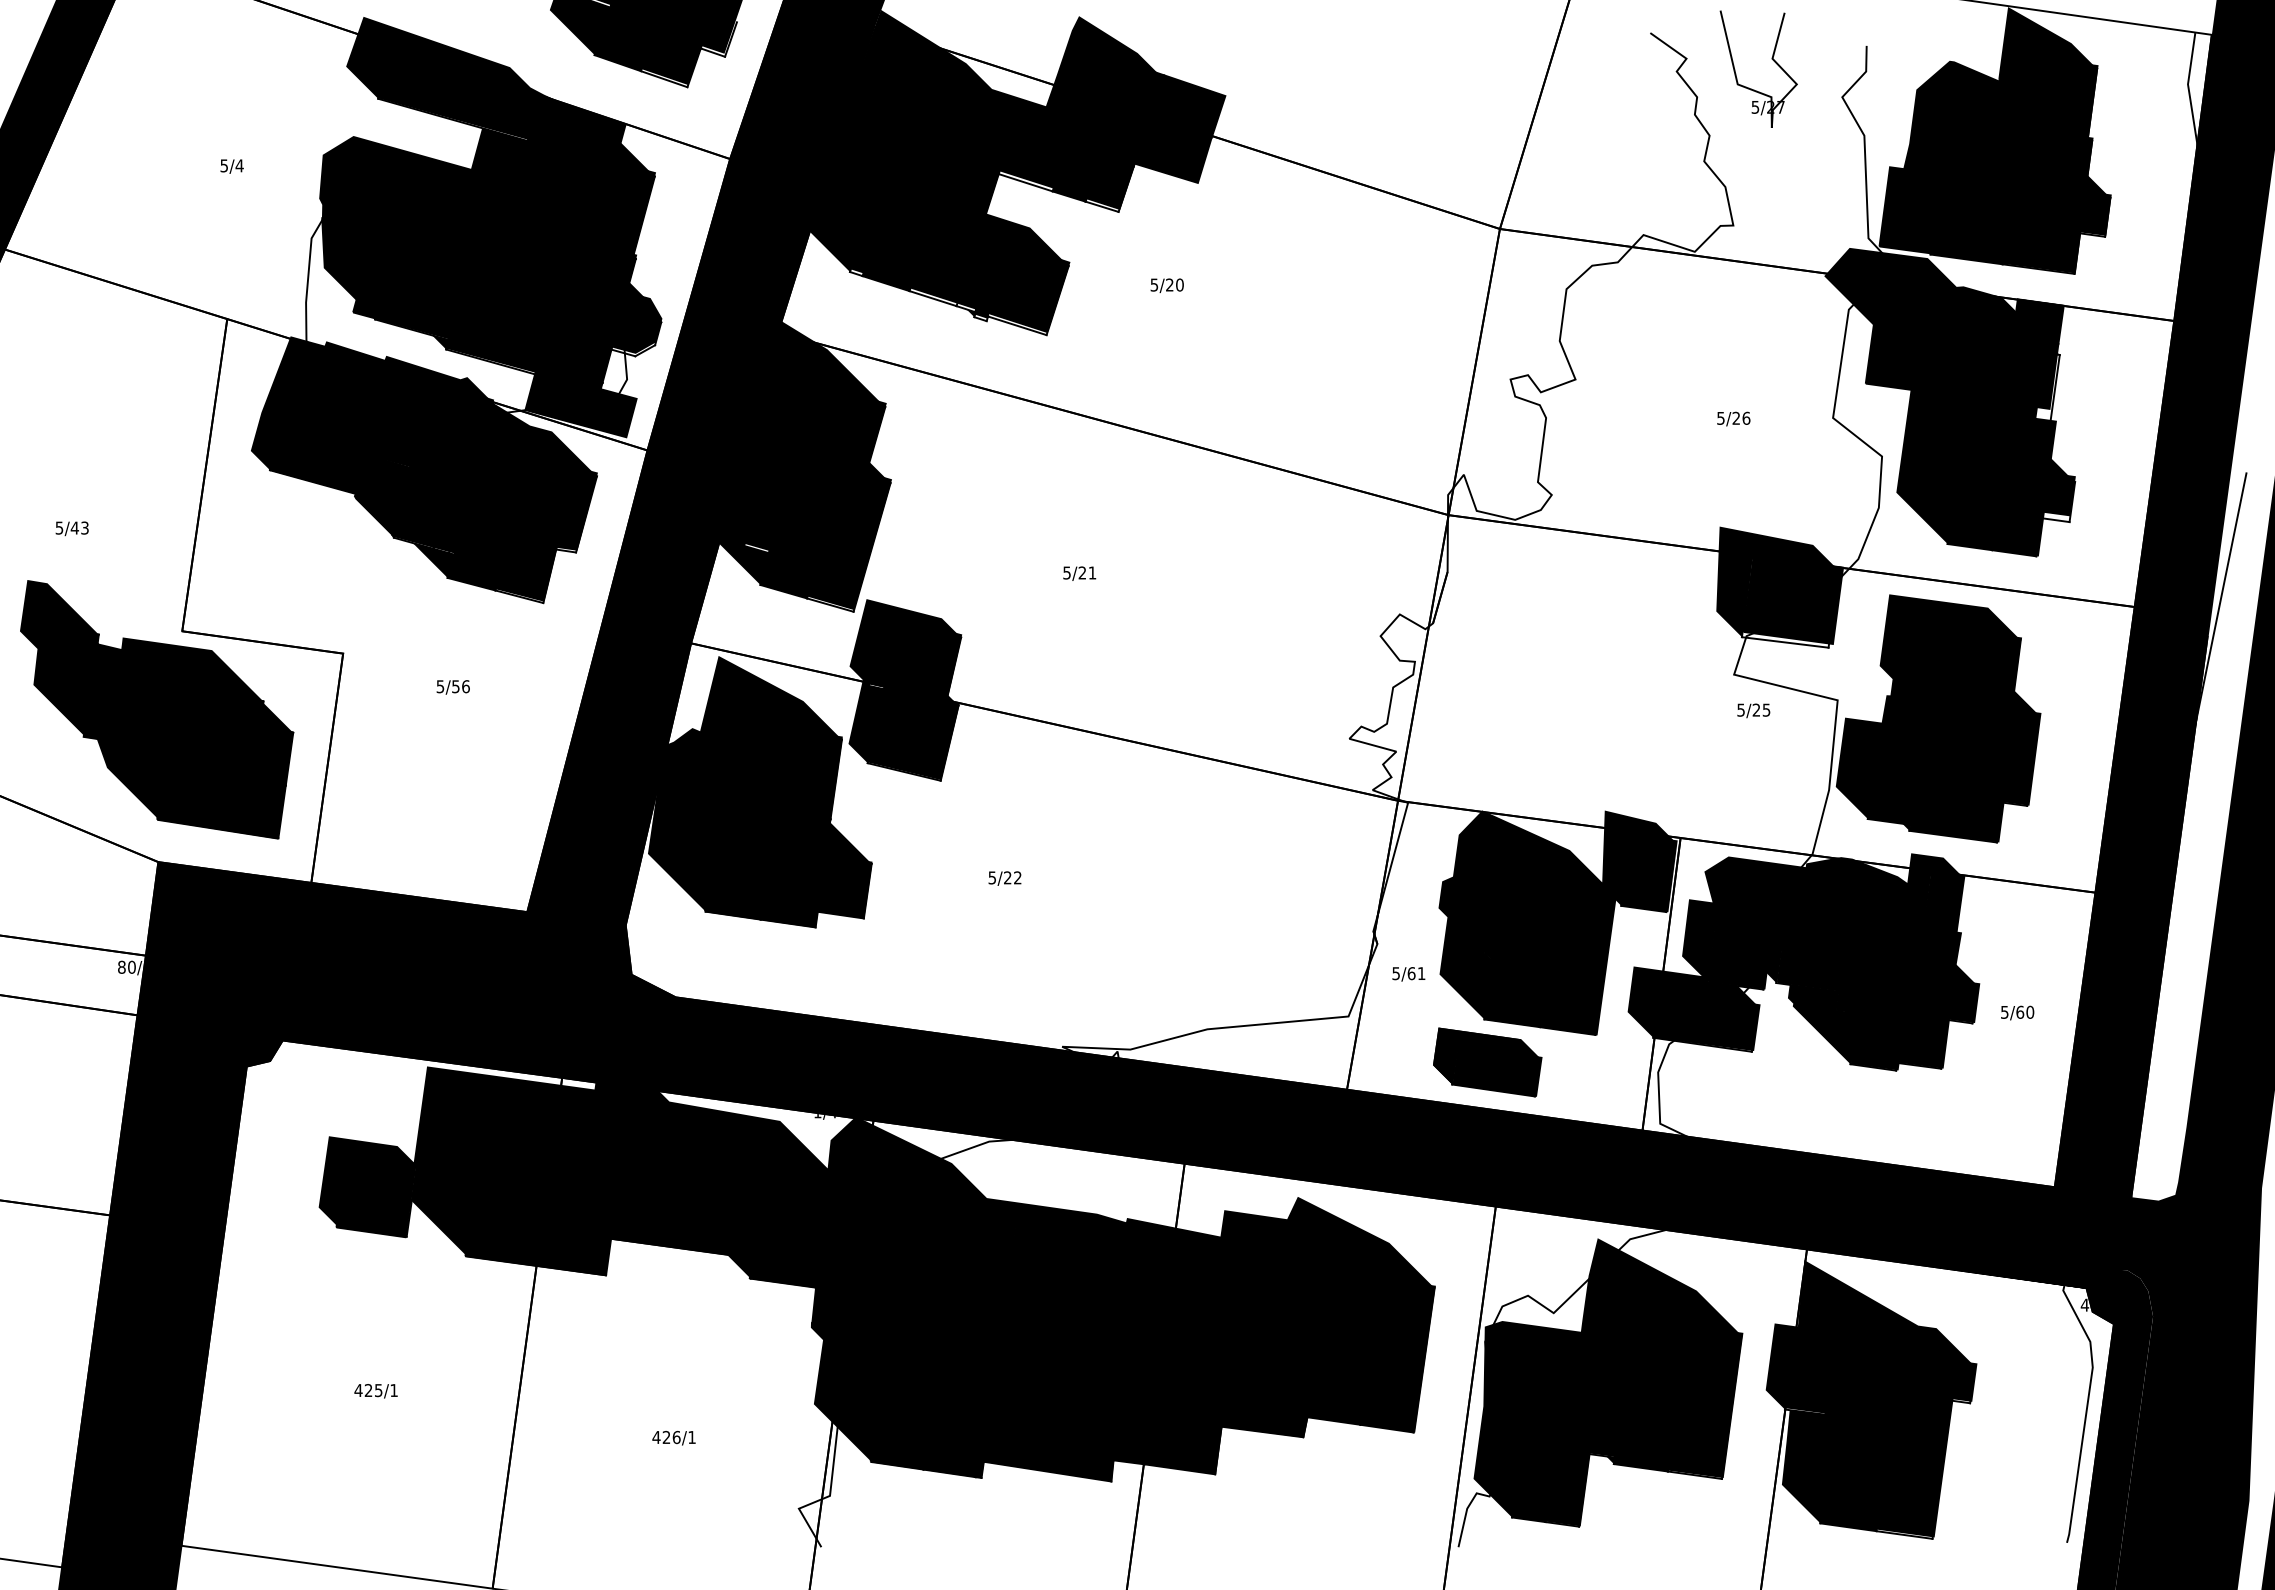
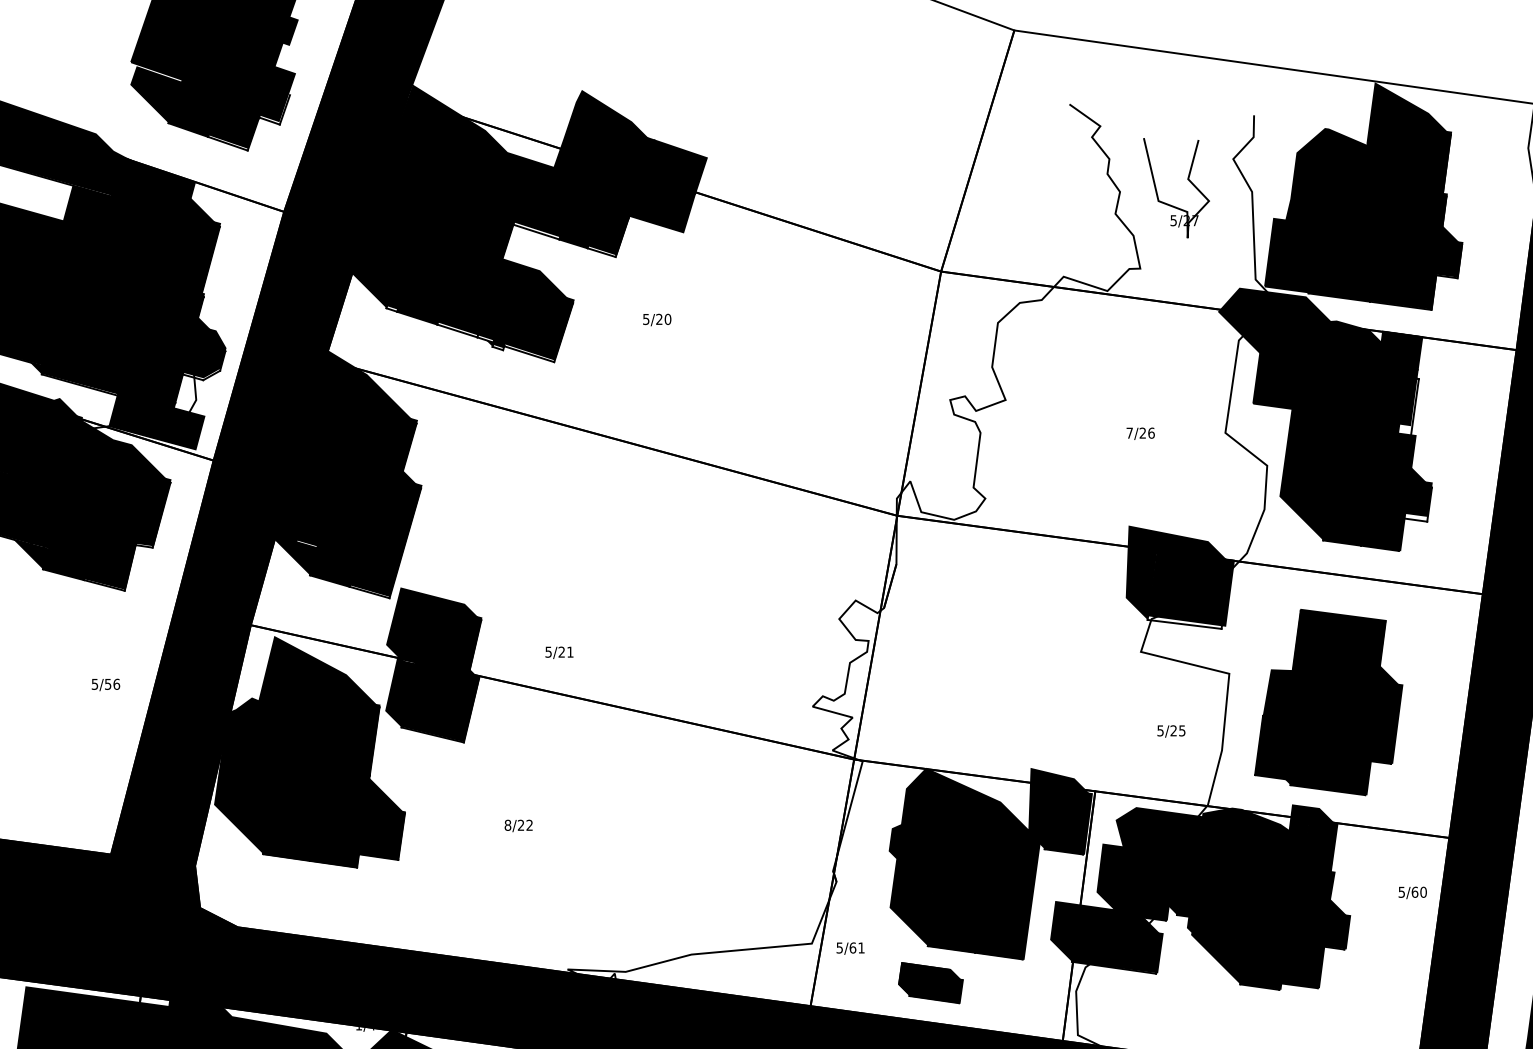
part: (1771, 59) -> (1187, 179), moved
text: (1720, 418) -> (1129, 433), 5/26 -> 7/26
text: (1079, 573) -> (559, 652), moved
text: (452, 687) -> (105, 685), moved
fill: (1927, 706) -> (1306, 679), removed
text: (1753, 710) -> (1171, 731), moved
text: (992, 877) -> (508, 825), 5/22 -> 8/22
text: (1408, 974) -> (850, 948), moved
text: (2017, 1012) -> (1412, 892), moved
part: (1487, 1062) -> (930, 982), size x0.7

